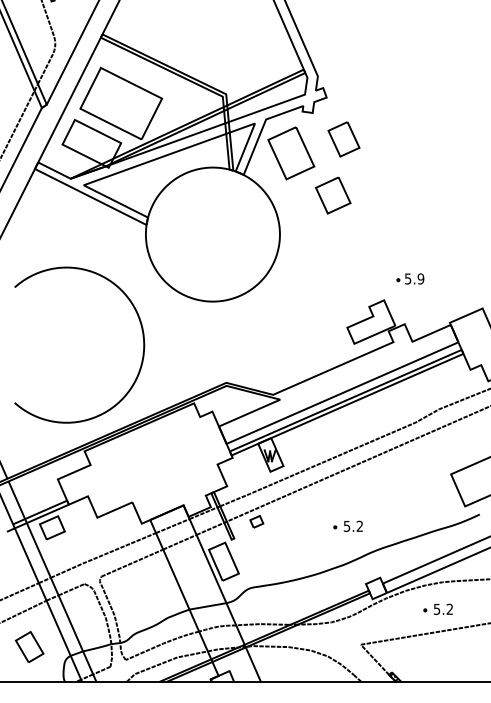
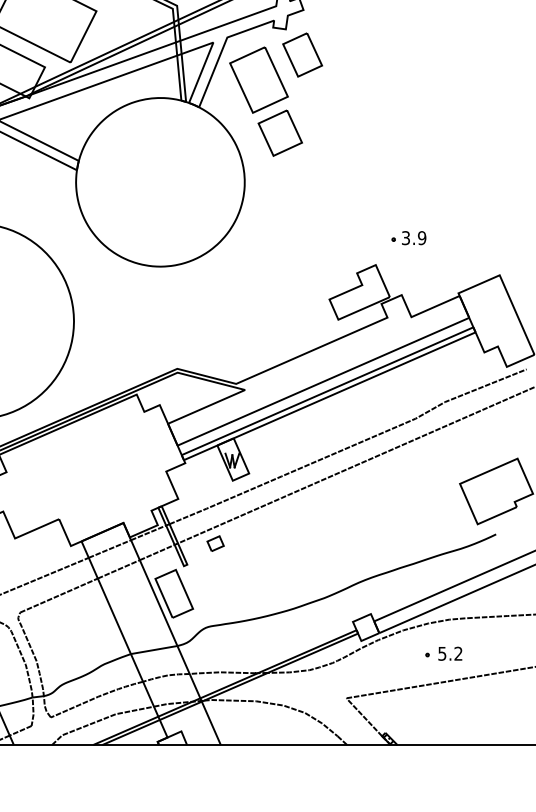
part: (343, 139) -> (302, 55), moved
part: (333, 195) -> (280, 133), moved
text: (408, 278) -> (406, 237), 5.9 -> 3.9
part: (347, 525) -> (329, 548), removed

